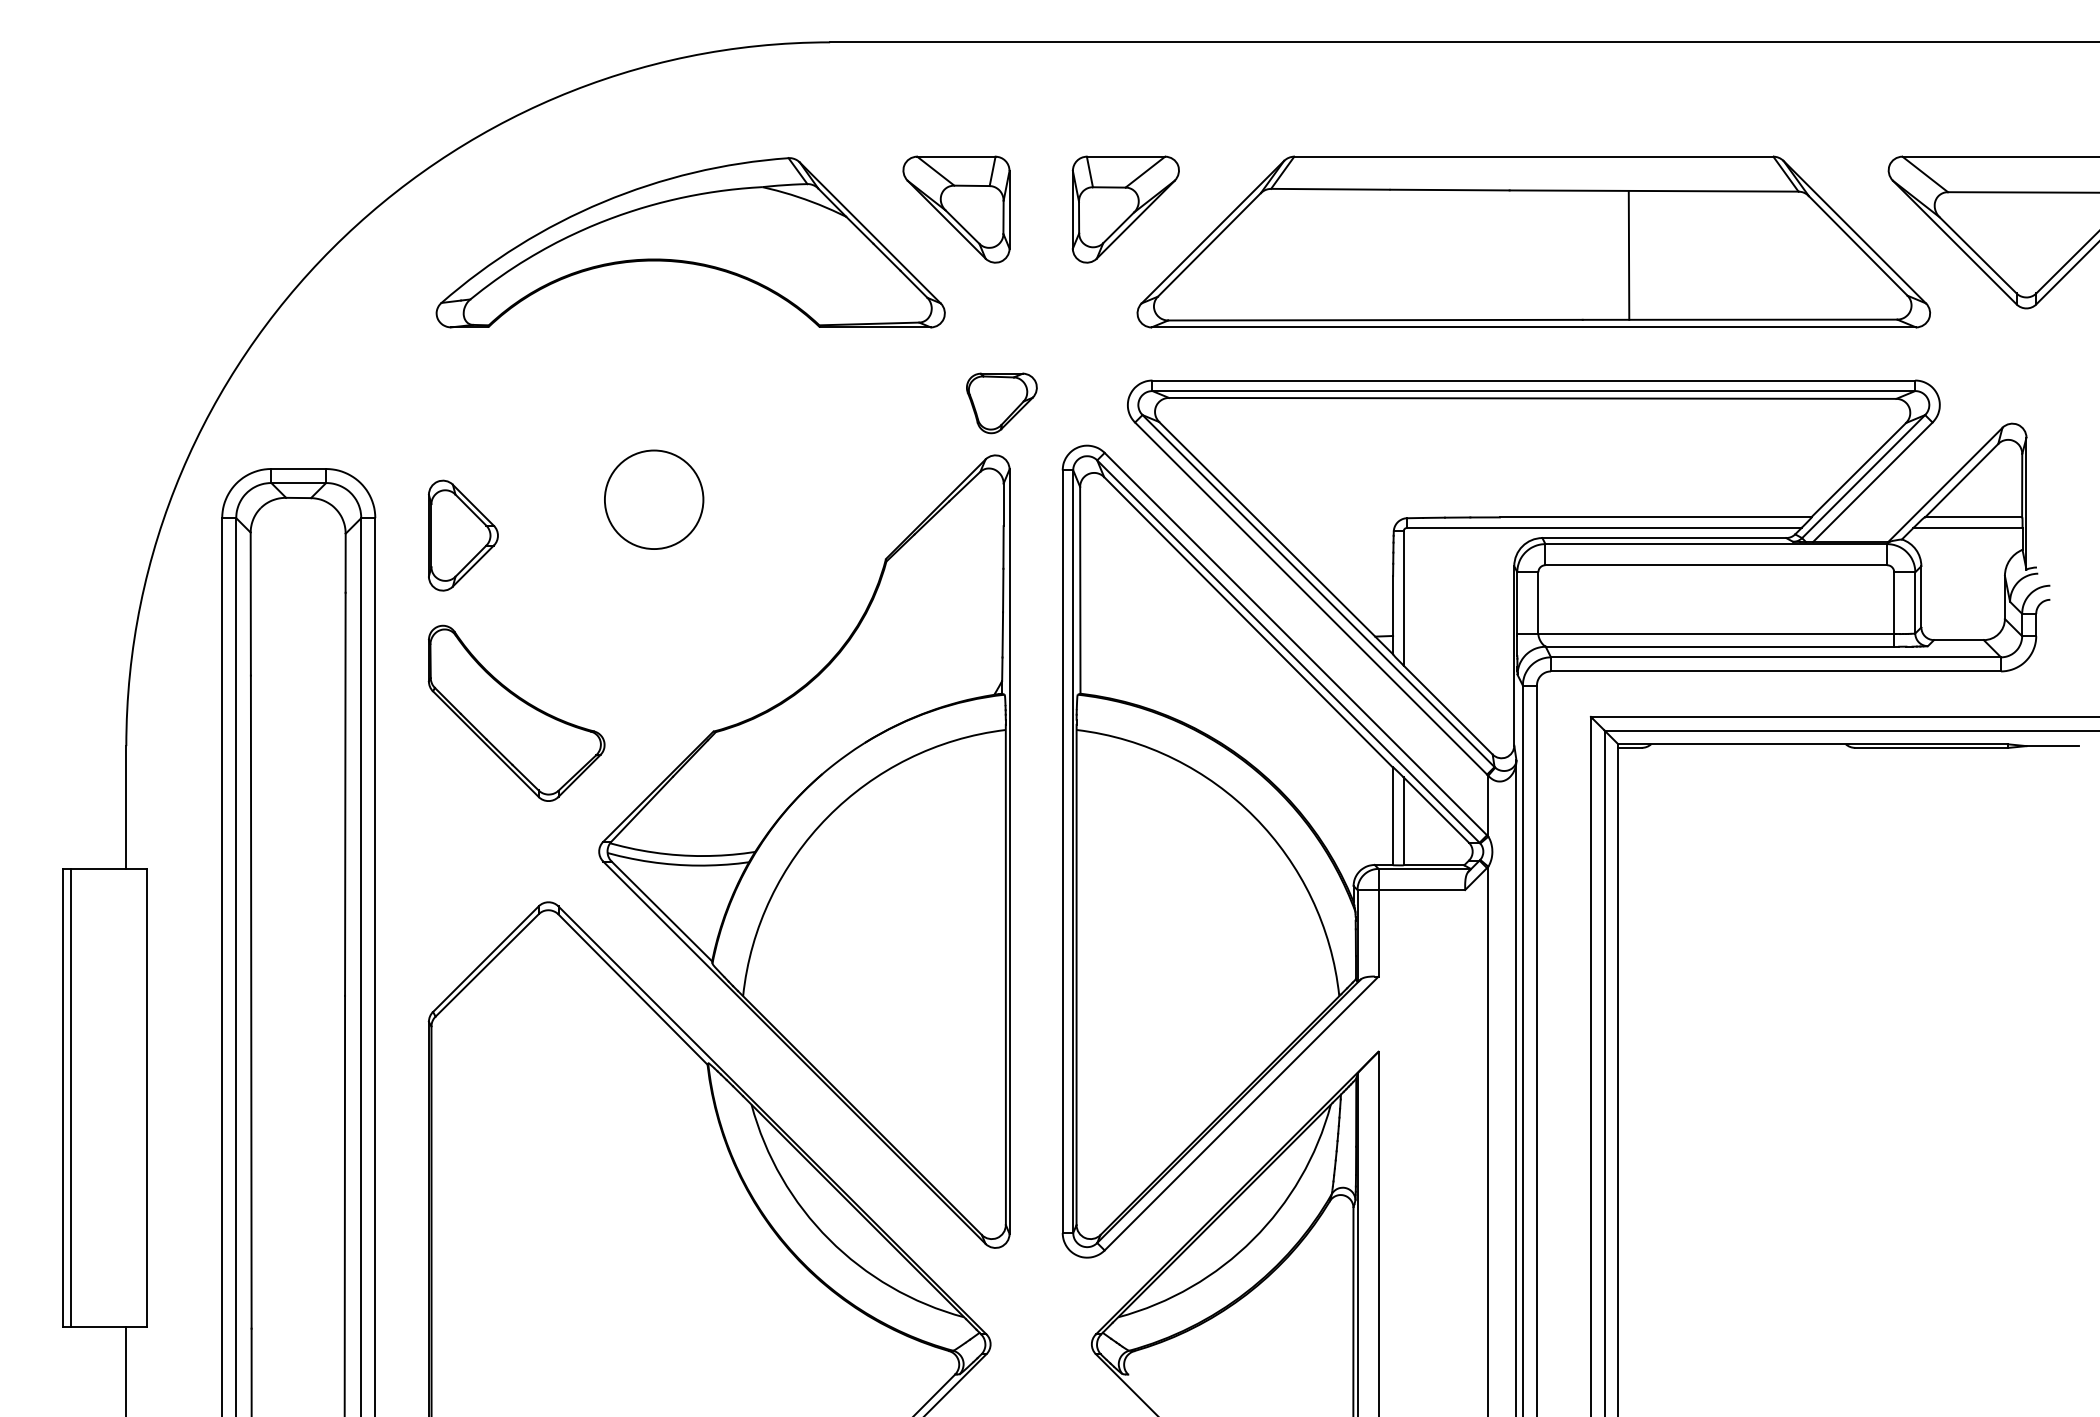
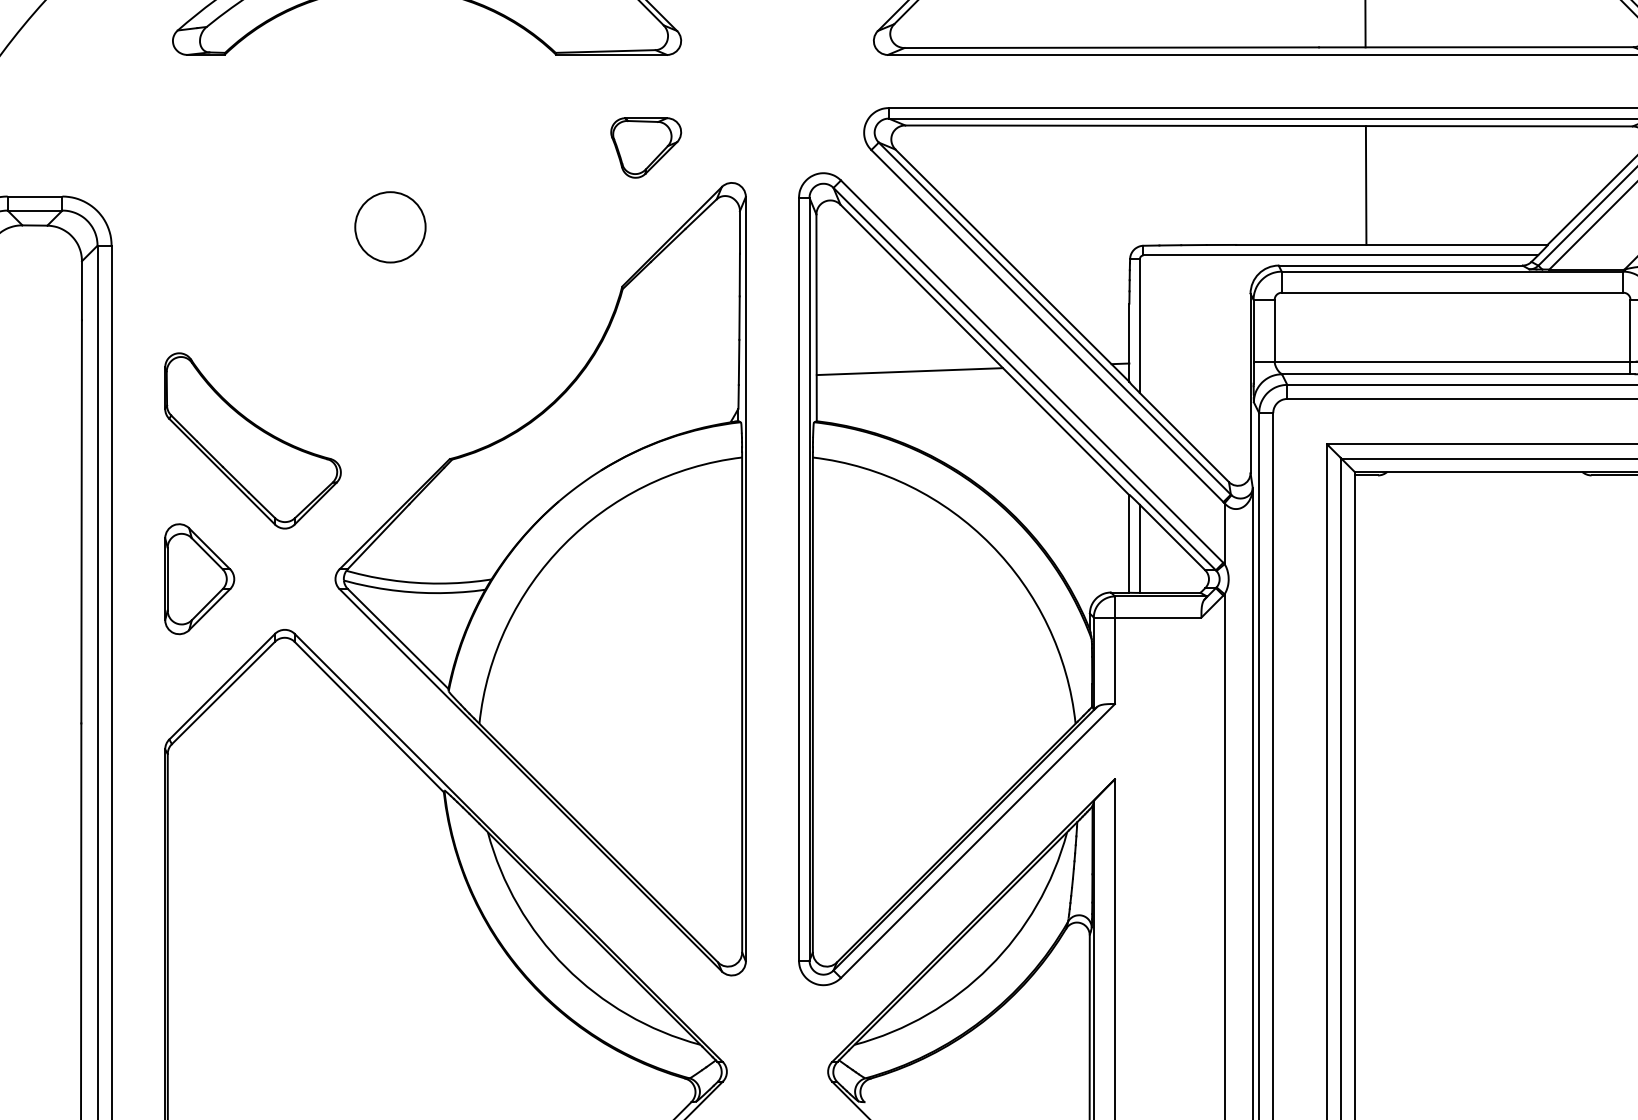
part: (1001, 403) -> (645, 148), moved
line: (1629, 457) -> (1365, 185), added
circle: (653, 499) -> (389, 227), size x0.71
part: (463, 535) -> (199, 579), moved
line: (1173, 643) -> (909, 371), added

